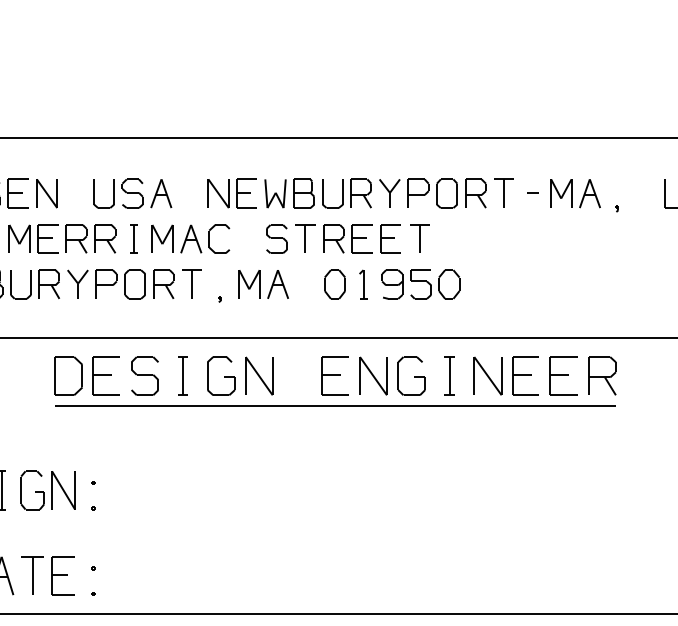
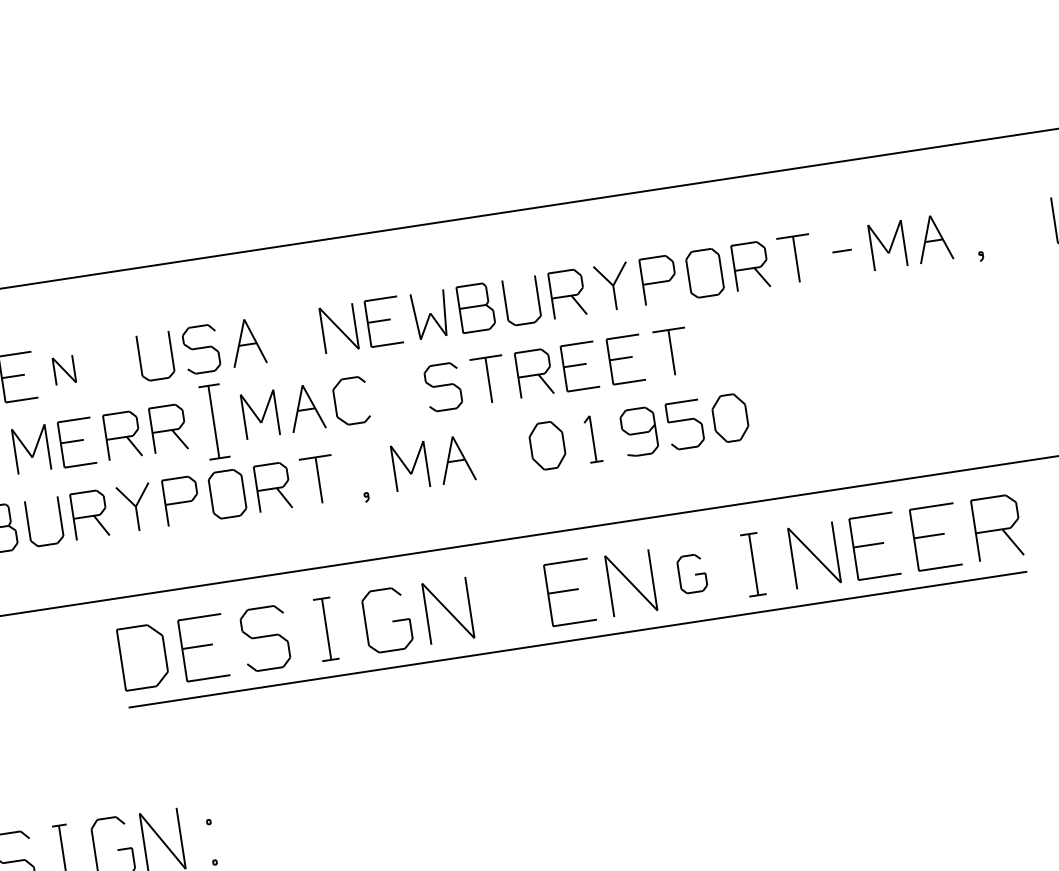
part: (46, 193) -> (63, 369), size x0.6
part: (133, 238) -> (213, 420), size x1.6
part: (411, 375) -> (691, 572), size x0.6

